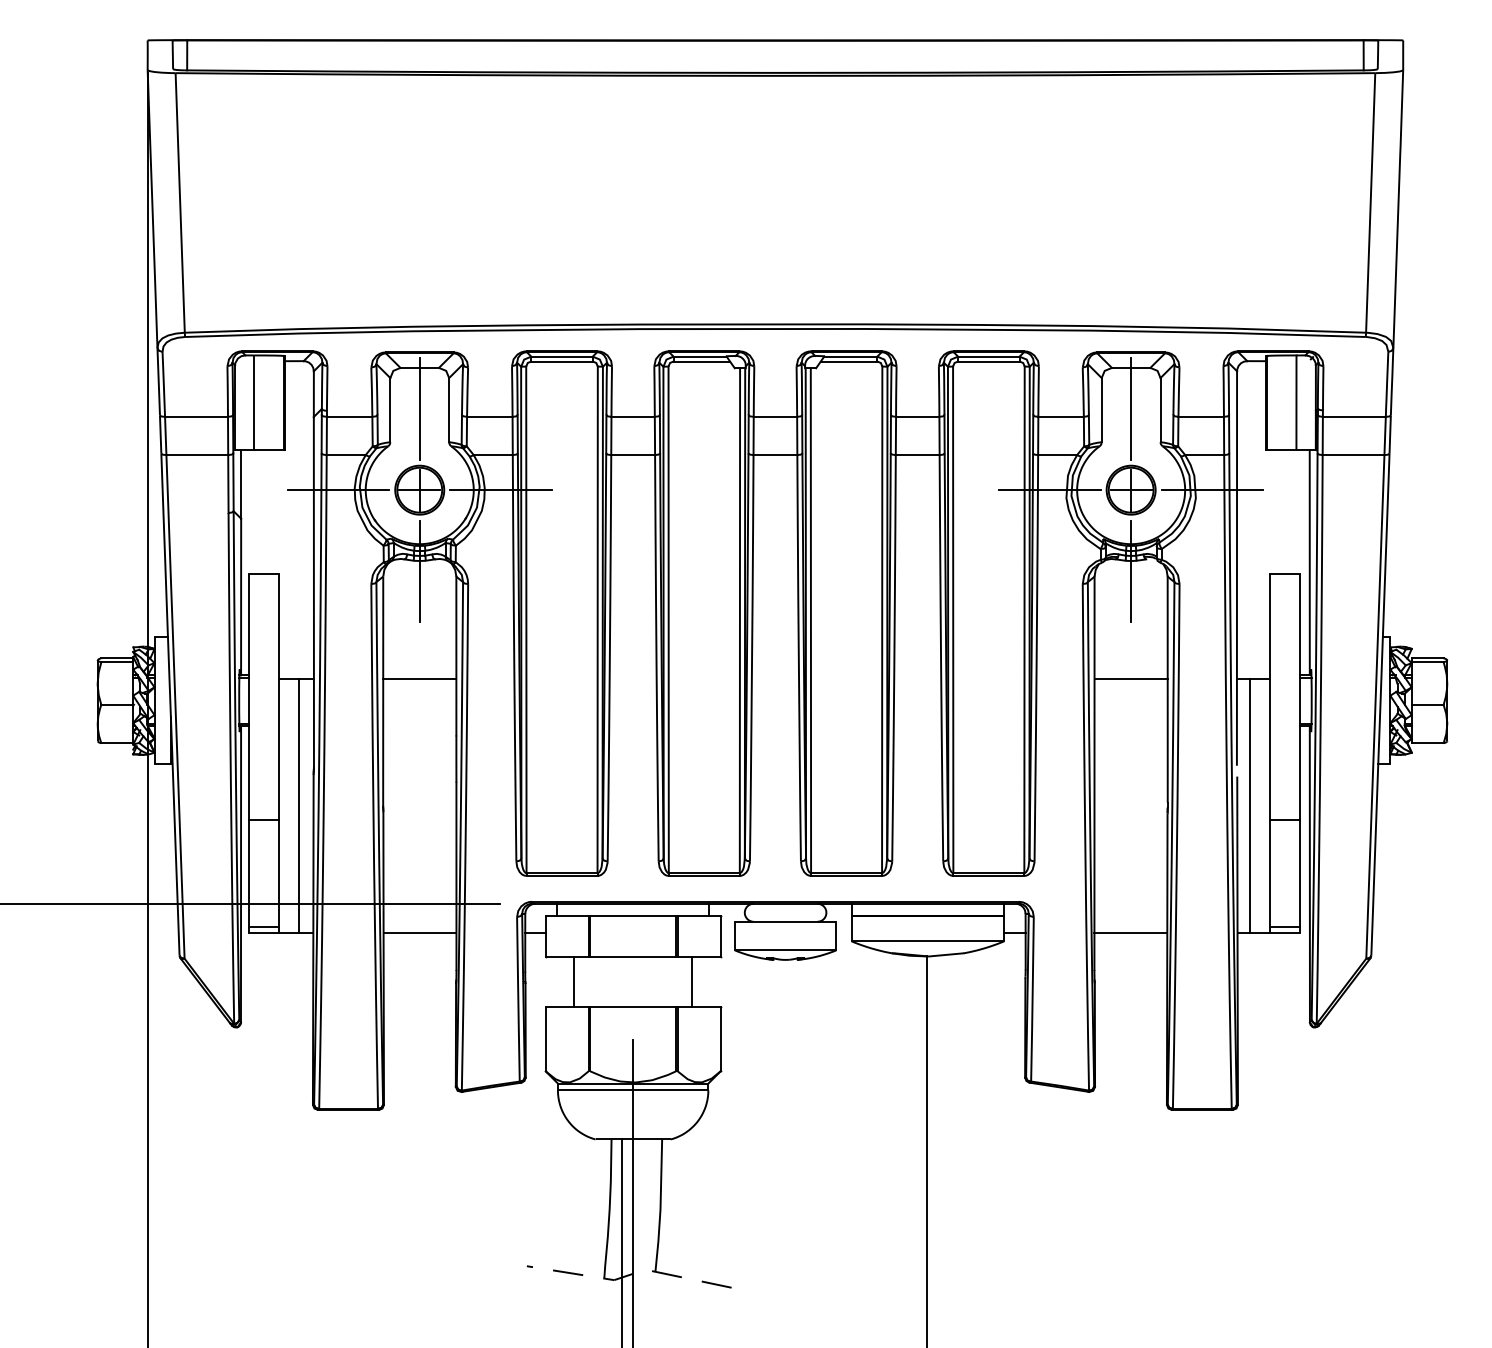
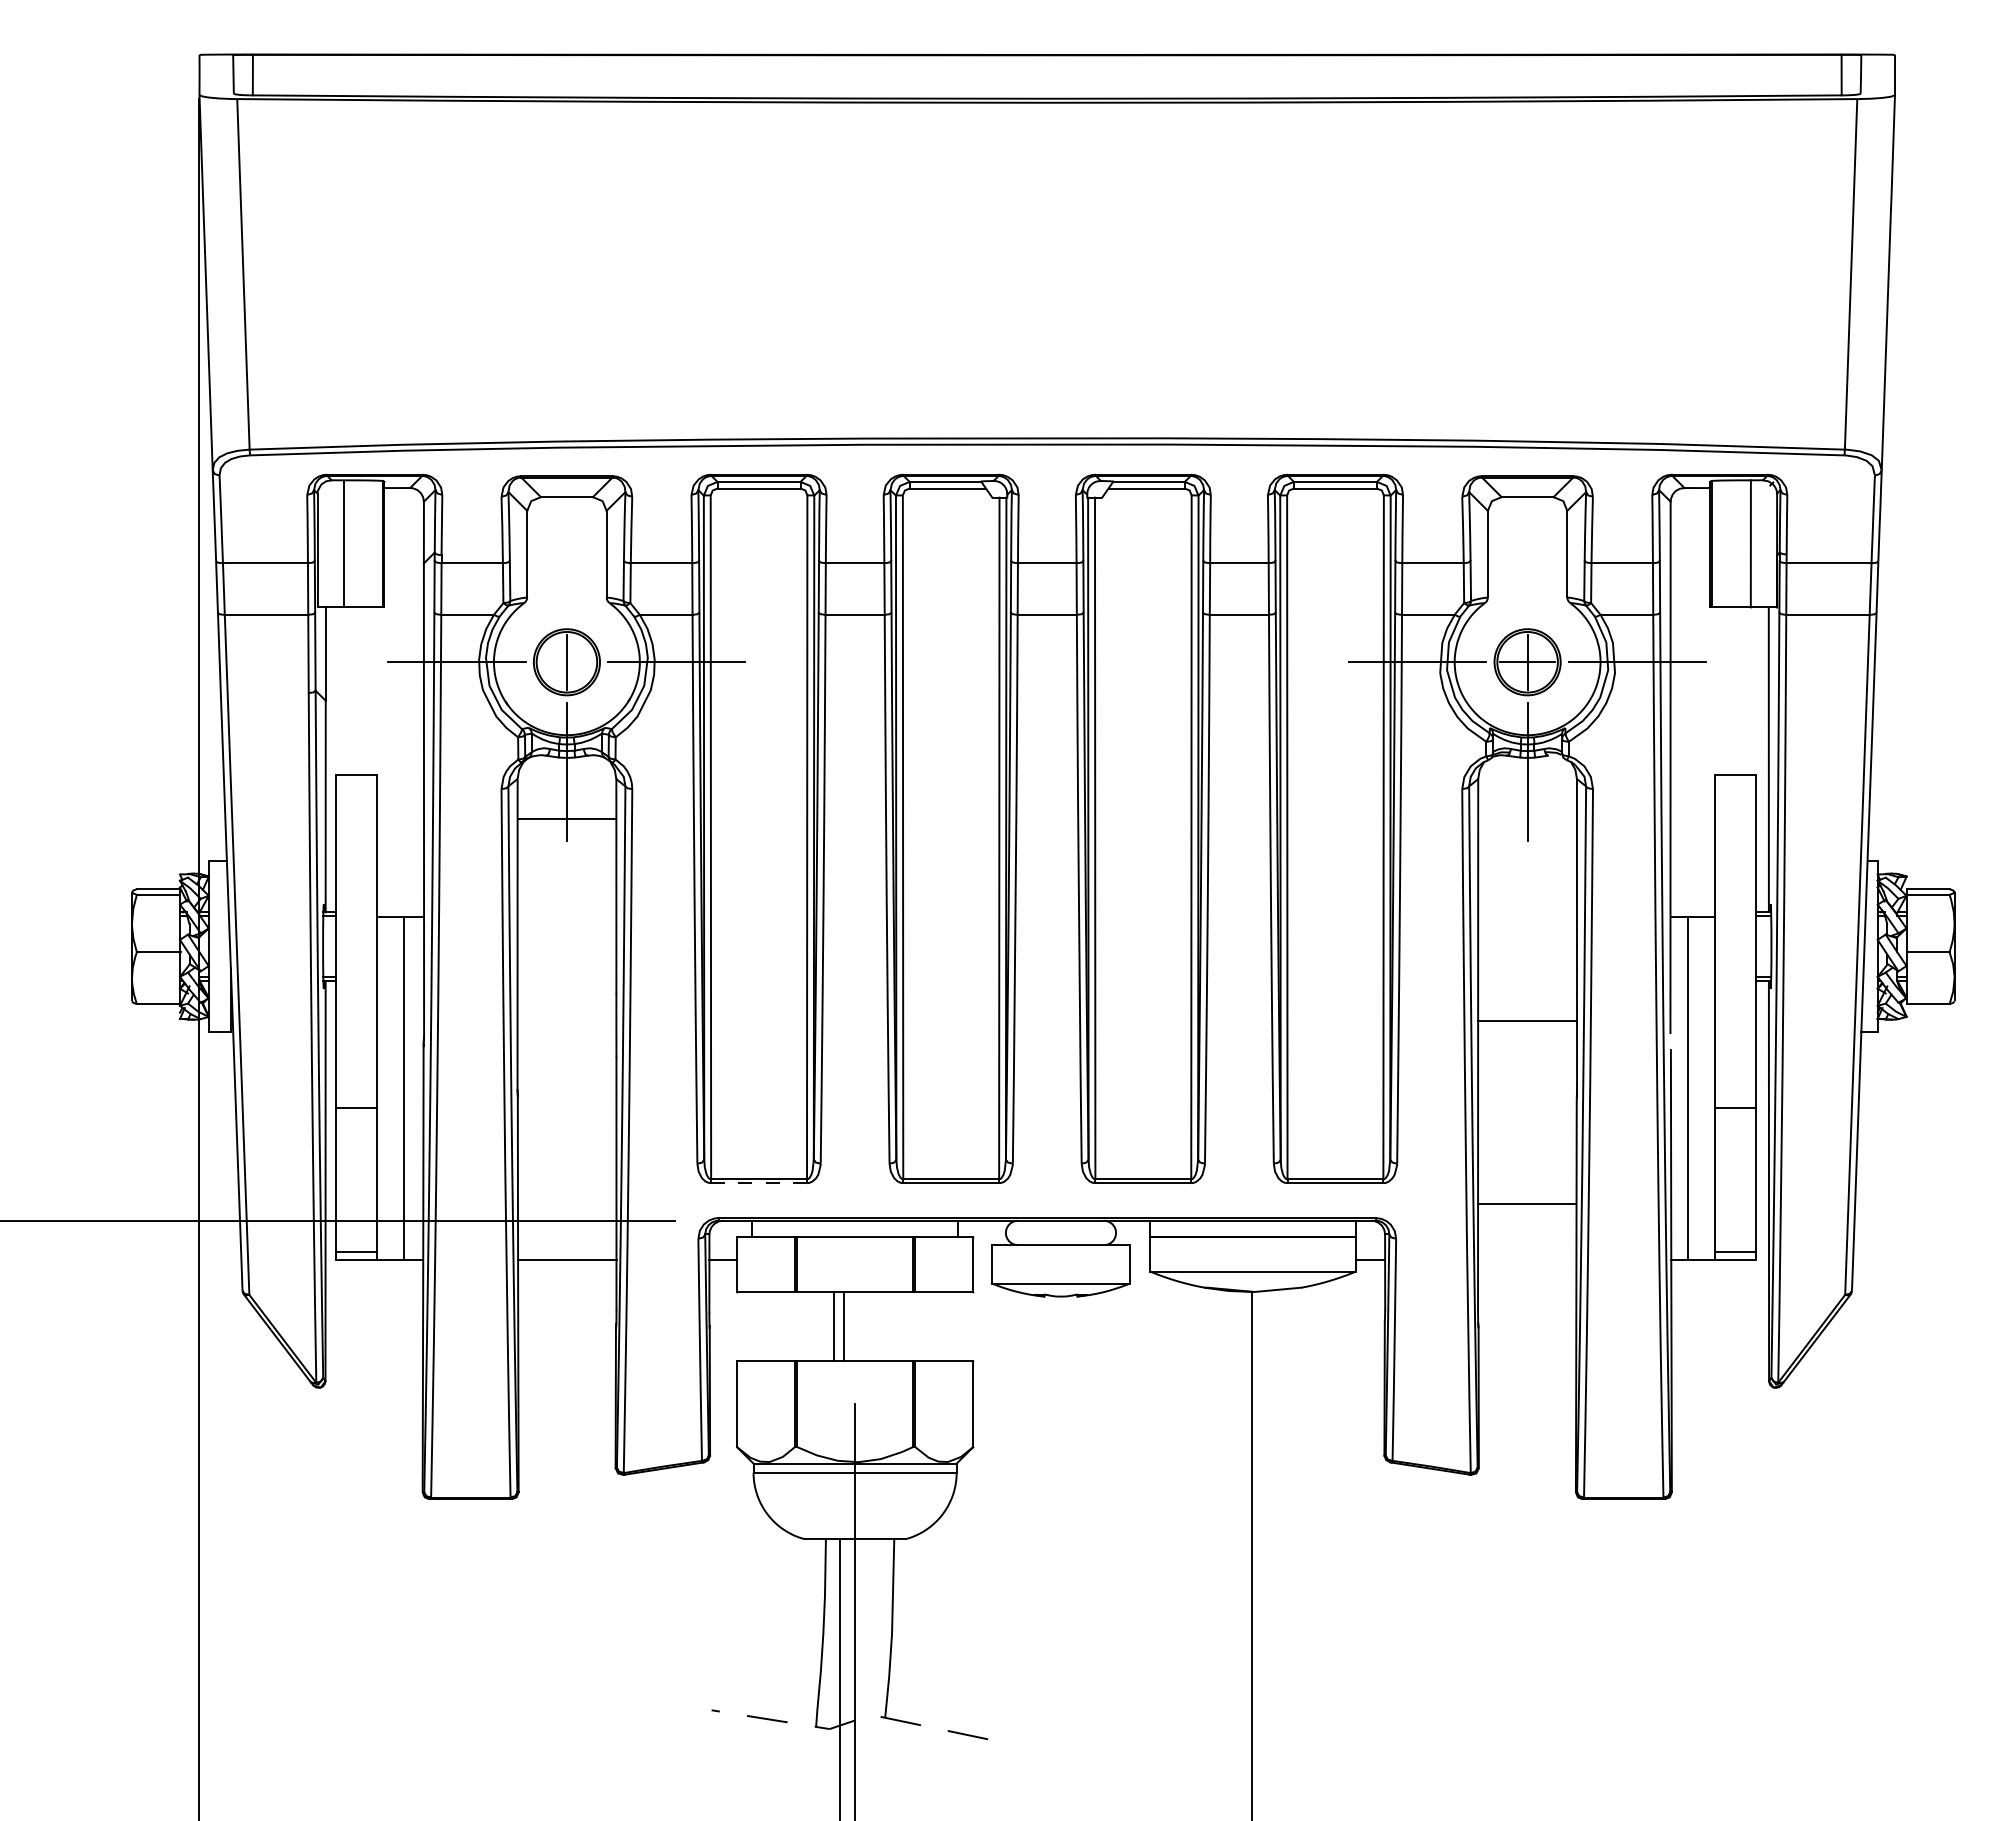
line: (419, 408) -> (566, 552), removed
line: (1131, 408) -> (1527, 552), removed
line: (419, 490) -> (566, 662), removed
line: (419, 679) -> (566, 819), moved
line: (1131, 679) -> (1527, 1021), moved
line: (562, 876) -> (759, 1183), solid -> dashed
line: (1131, 933) -> (1527, 1204), moved
line: (574, 982) -> (833, 1326), moved
line: (691, 982) -> (843, 1326), moved

